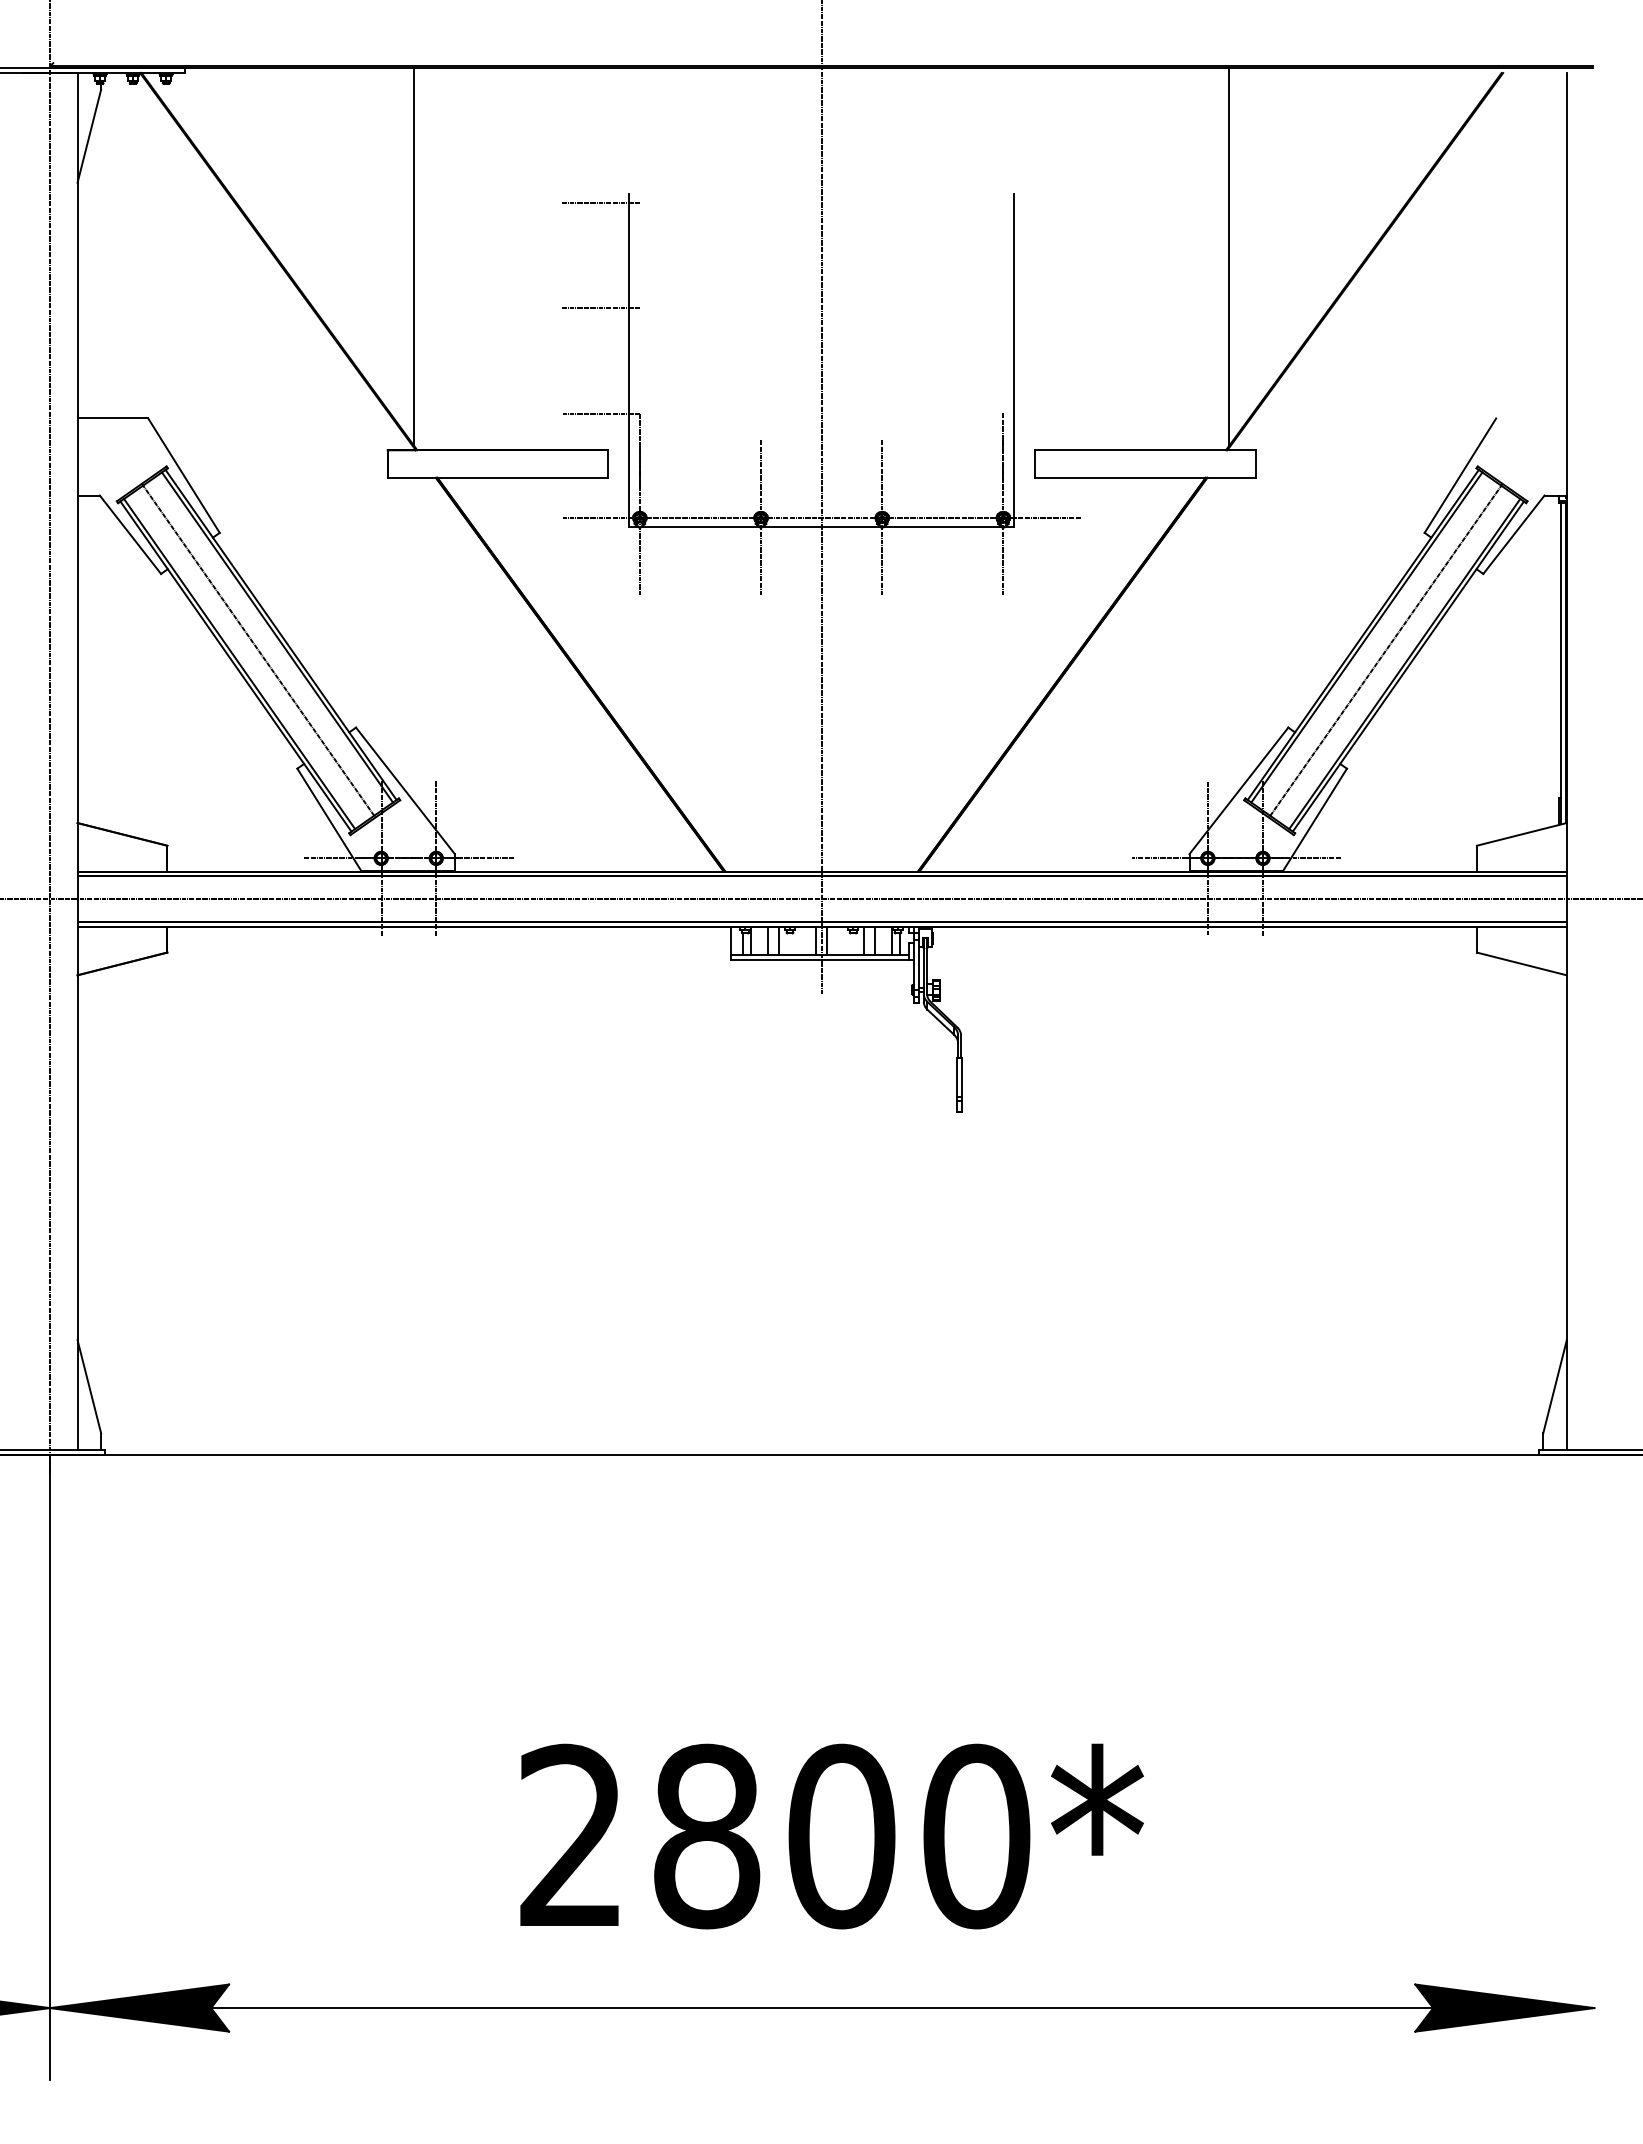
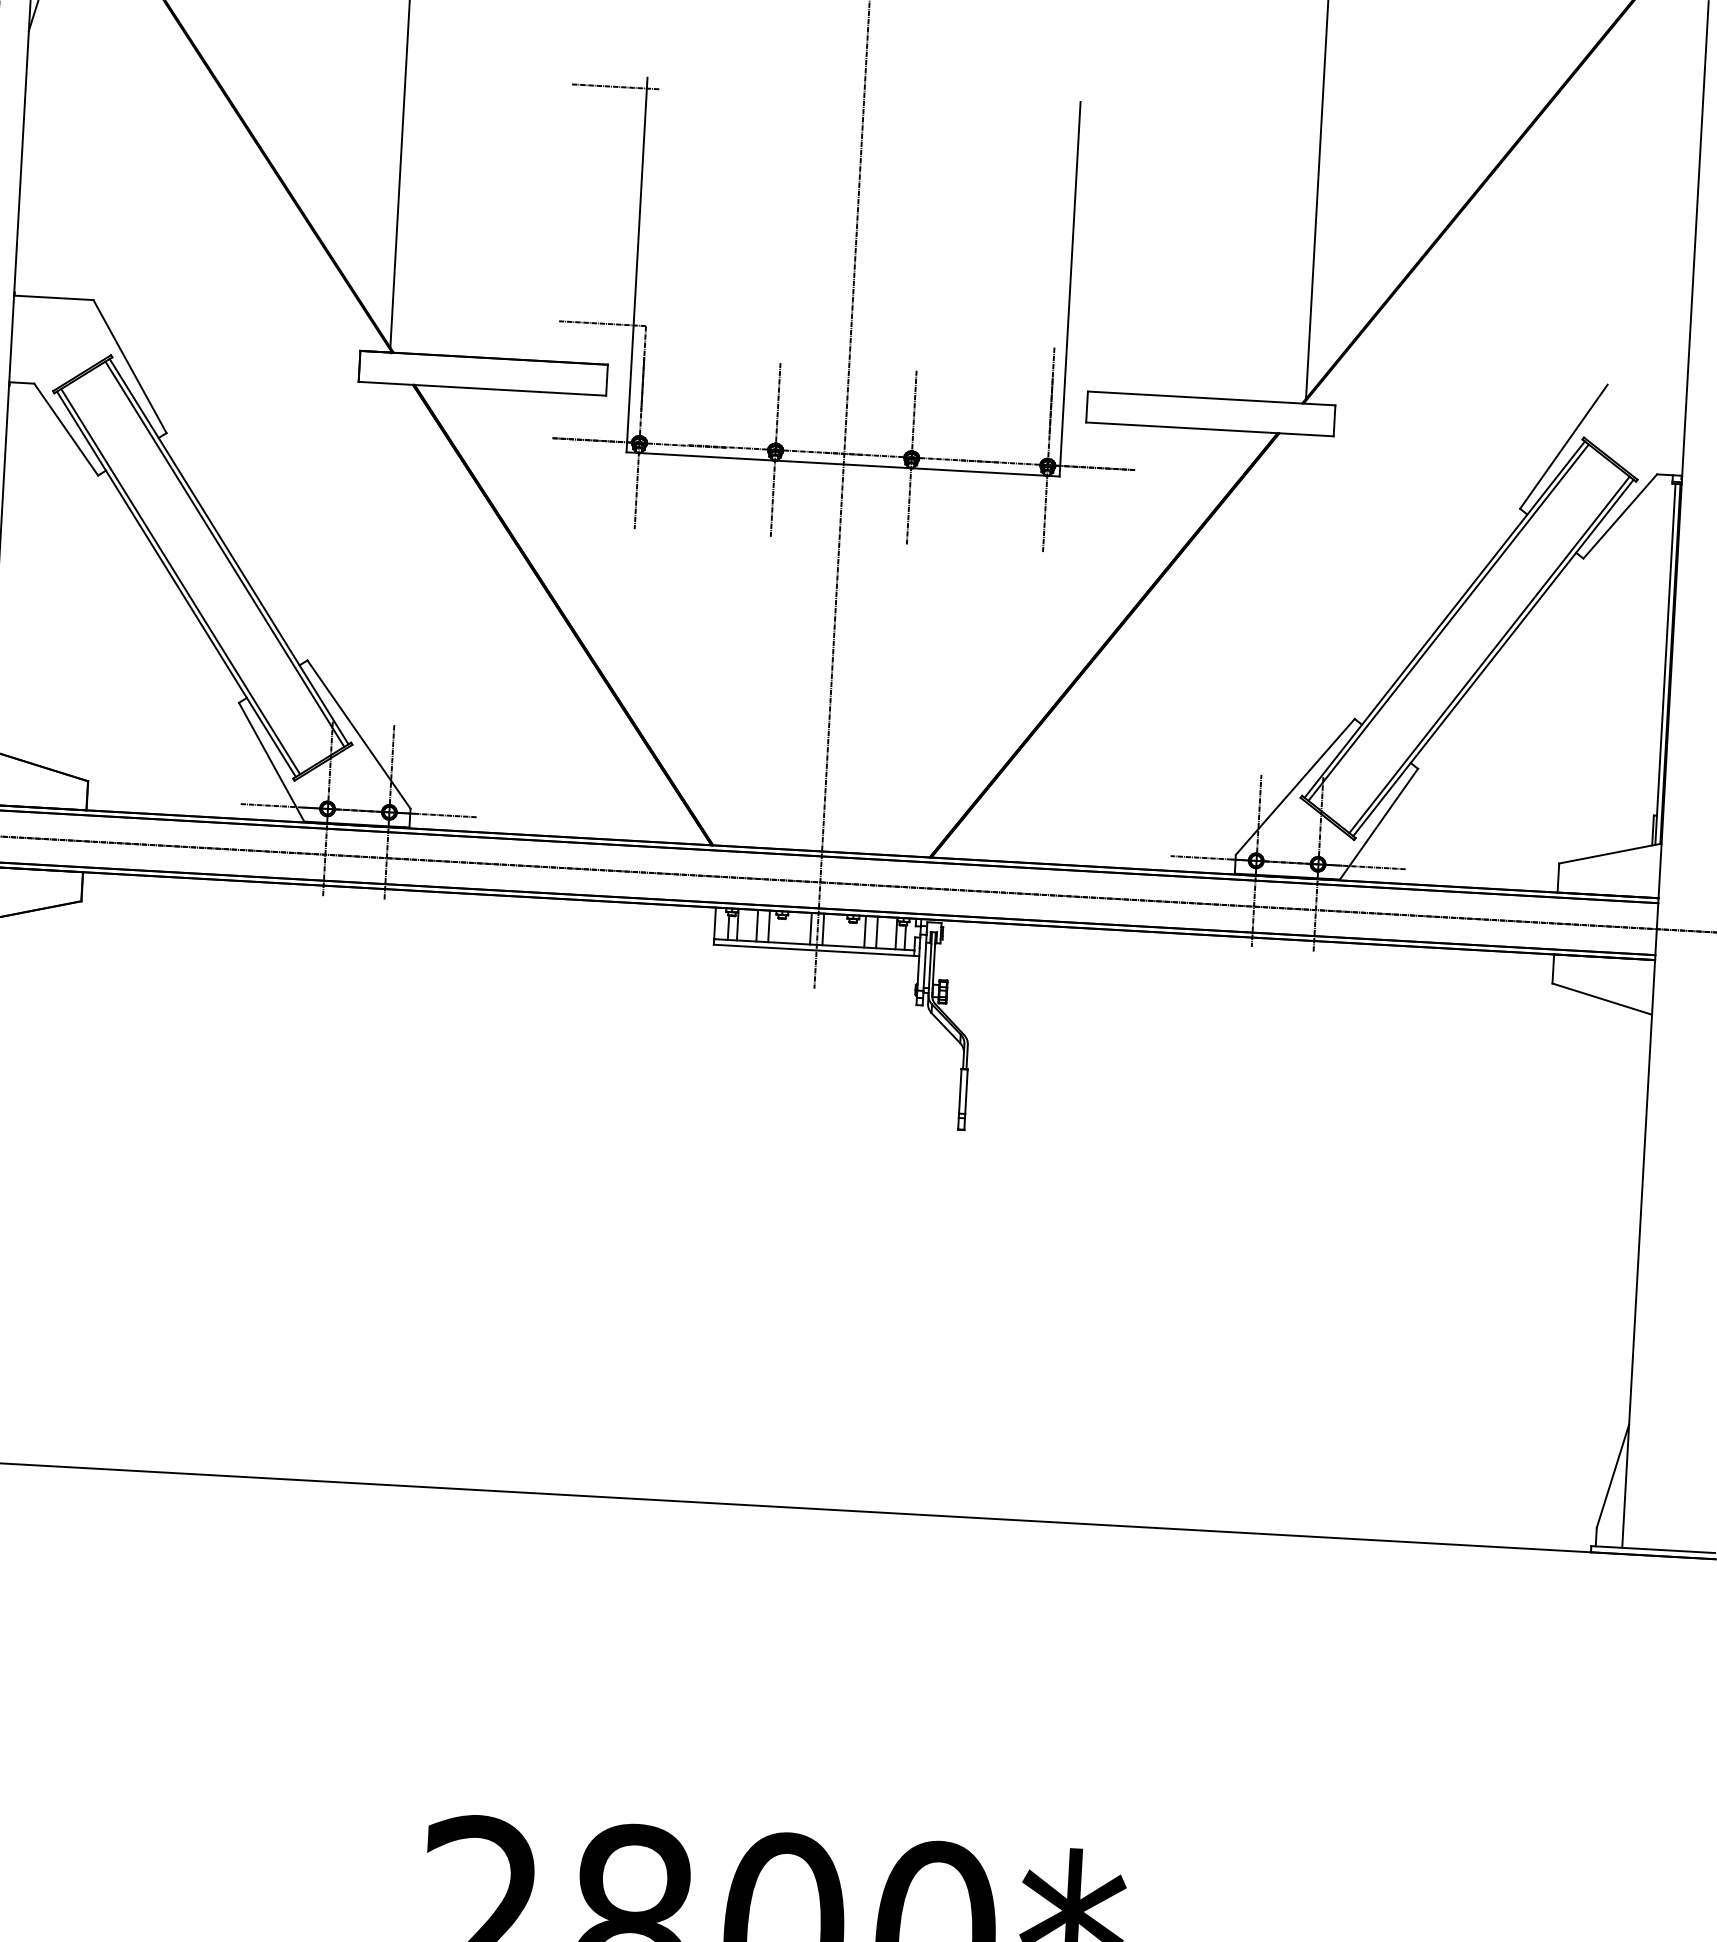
line: (600, 308) -> (608, 204), removed
line: (258, 650) -> (202, 567), removed
line: (1385, 650) -> (1468, 638), removed

